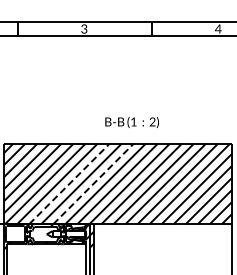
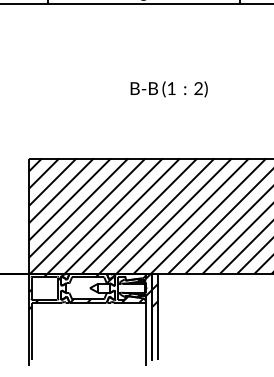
text: (131, 122) -> (168, 89), moved
line: (69, 183) -> (122, 215), dashed -> solid
line: (93, 183) -> (156, 215), dashed -> solid

